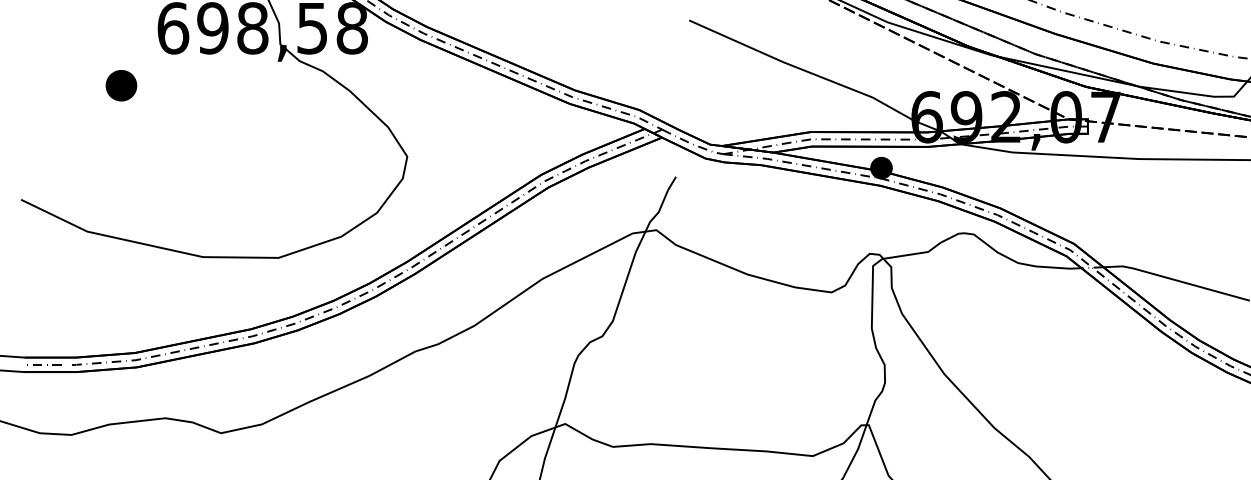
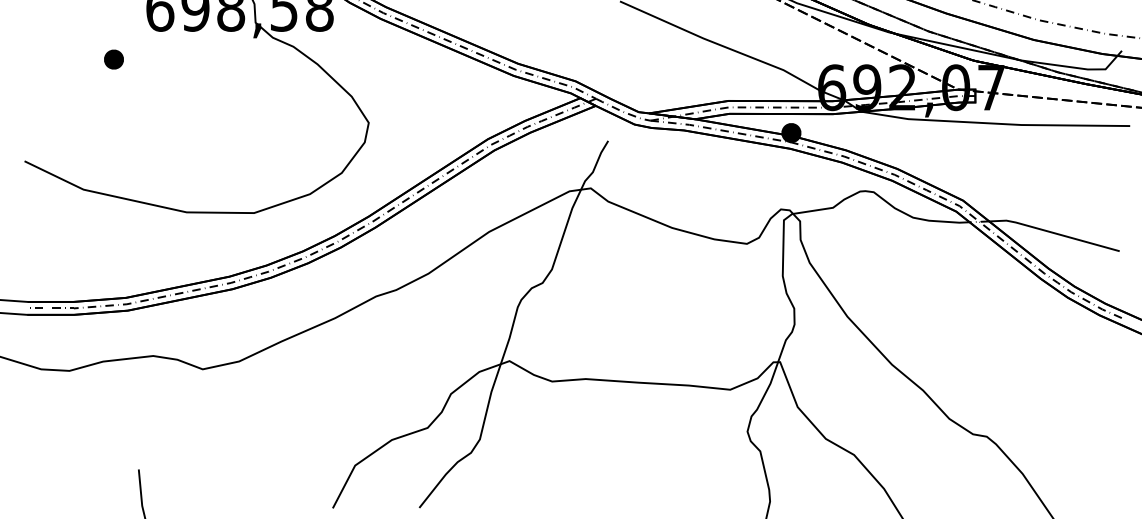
part: (120, 85) -> (113, 59), size x0.71

